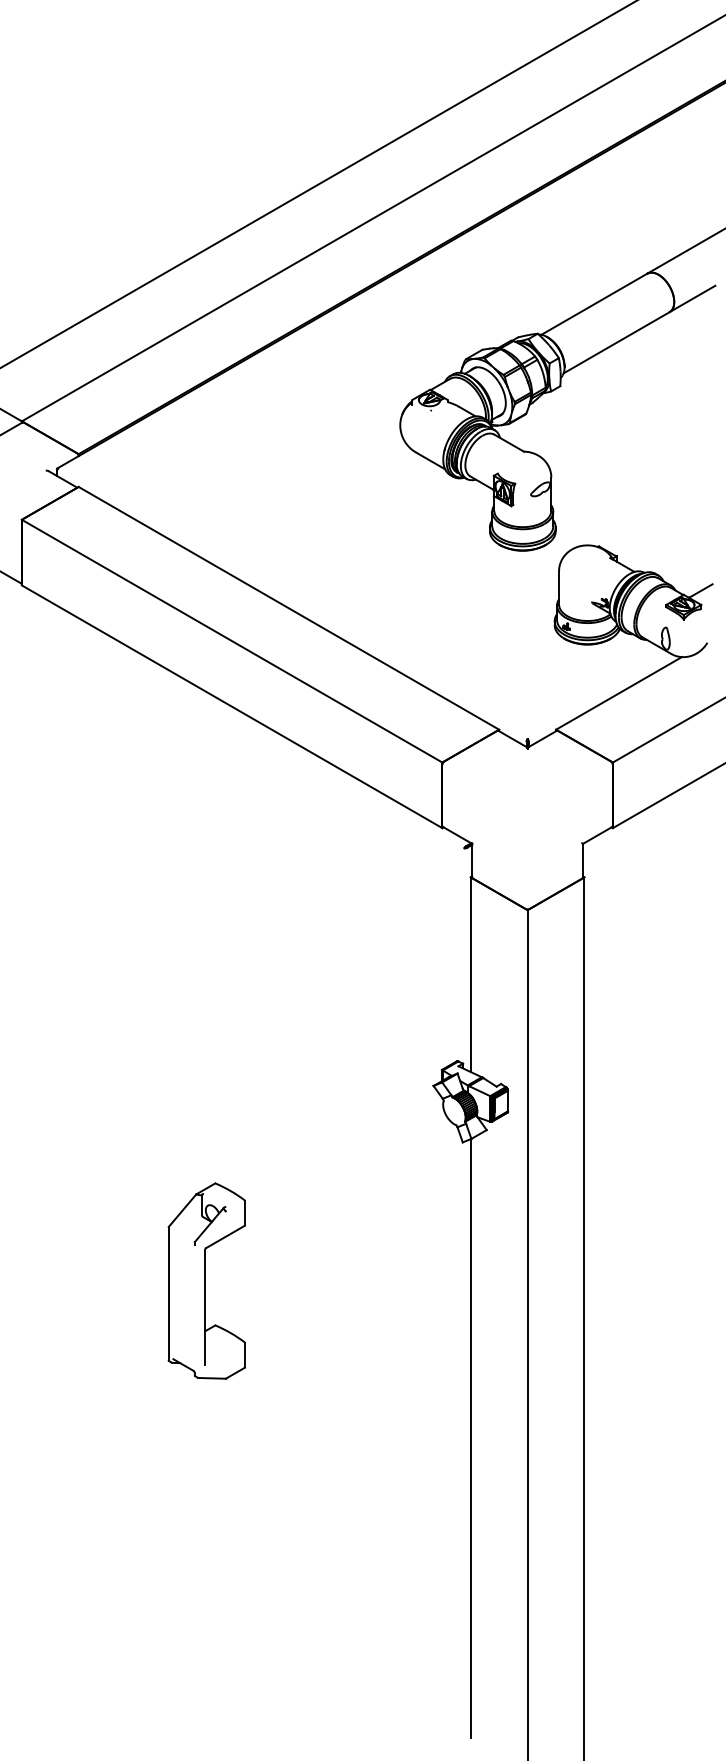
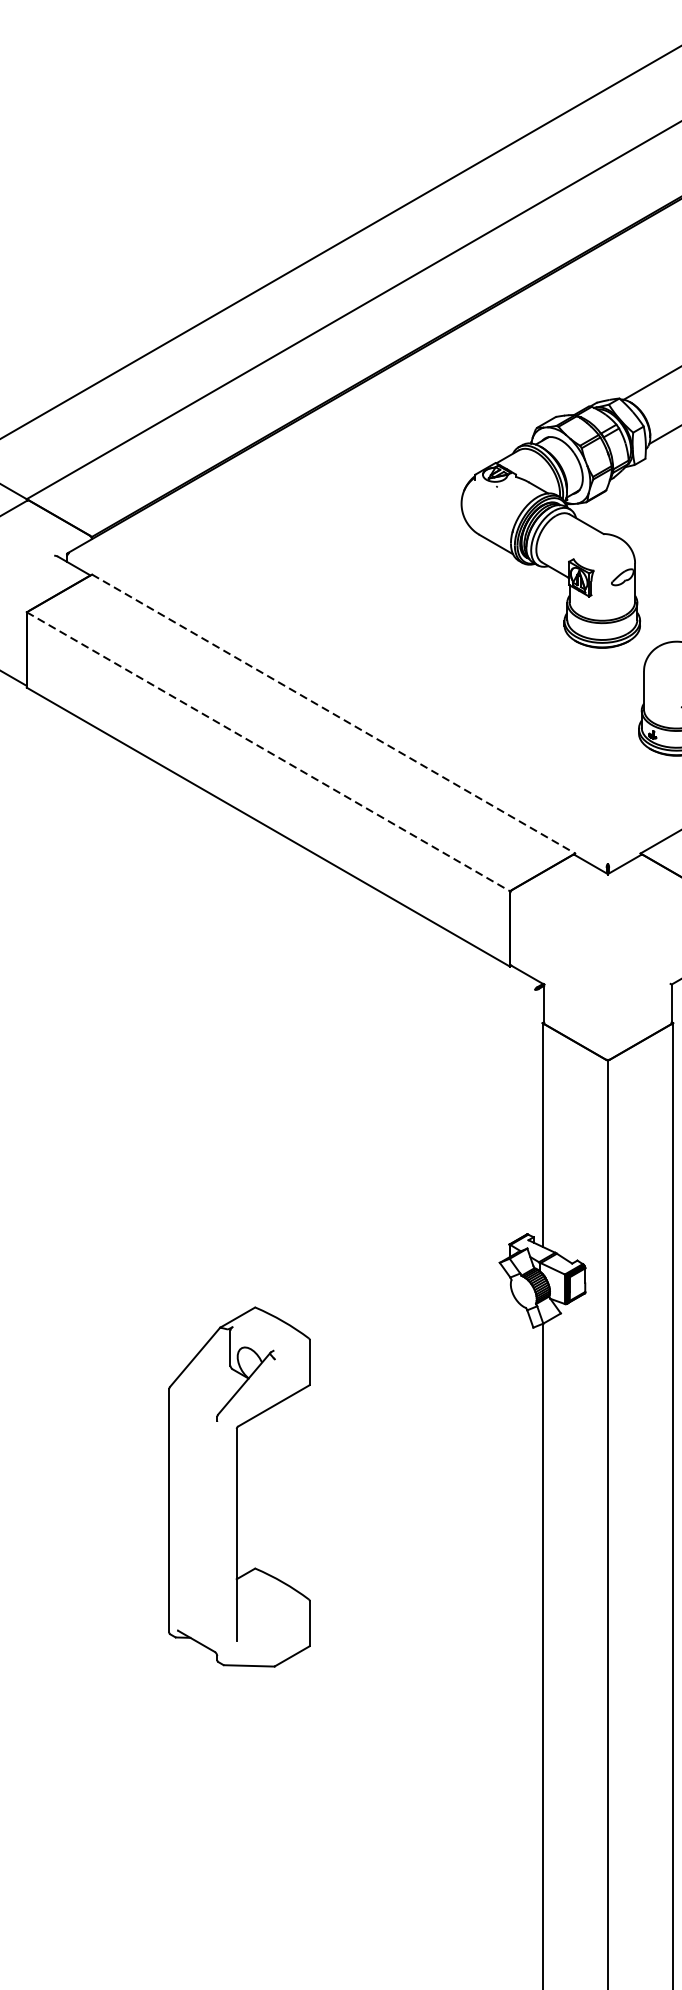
line: (288, 608) -> (333, 714), solid -> dashed
line: (232, 641) -> (268, 752), solid -> dashed
part: (206, 1280) -> (238, 1486), size x1.6

